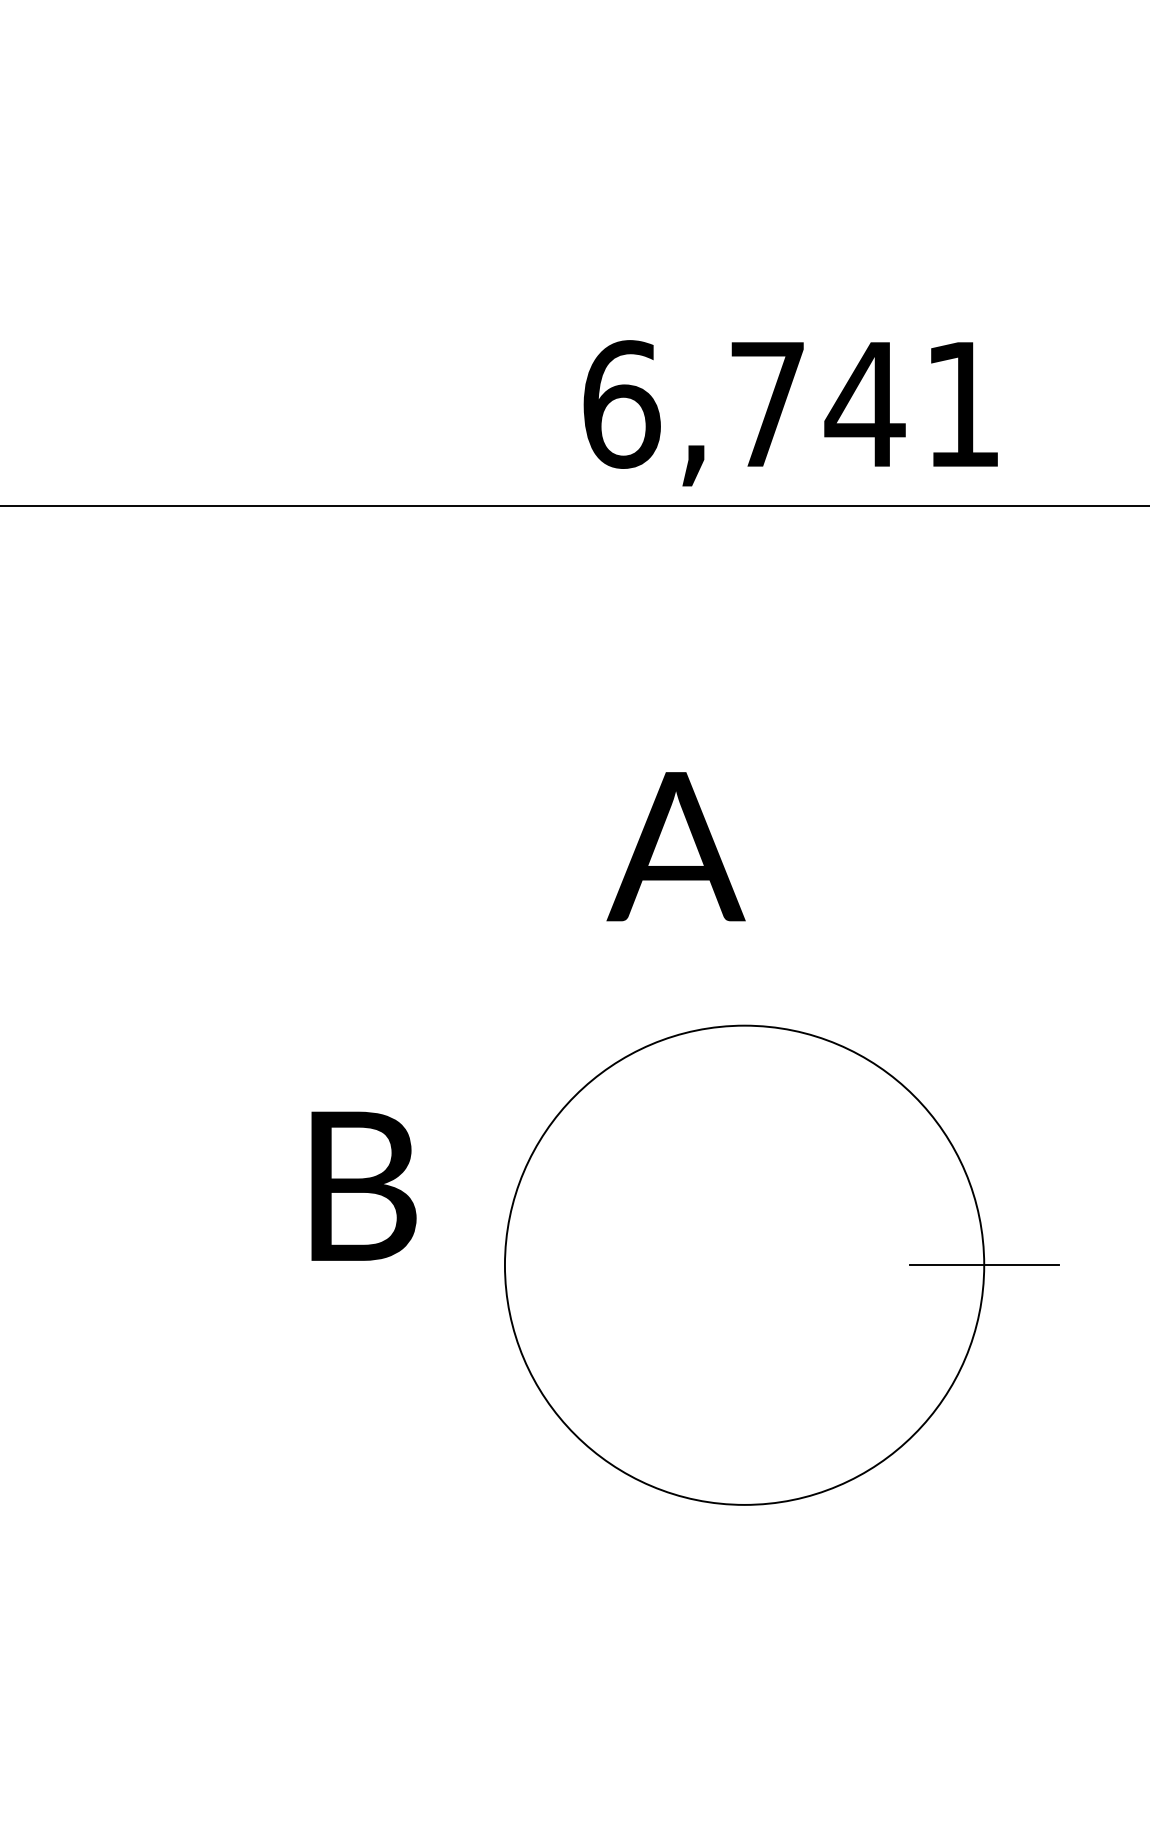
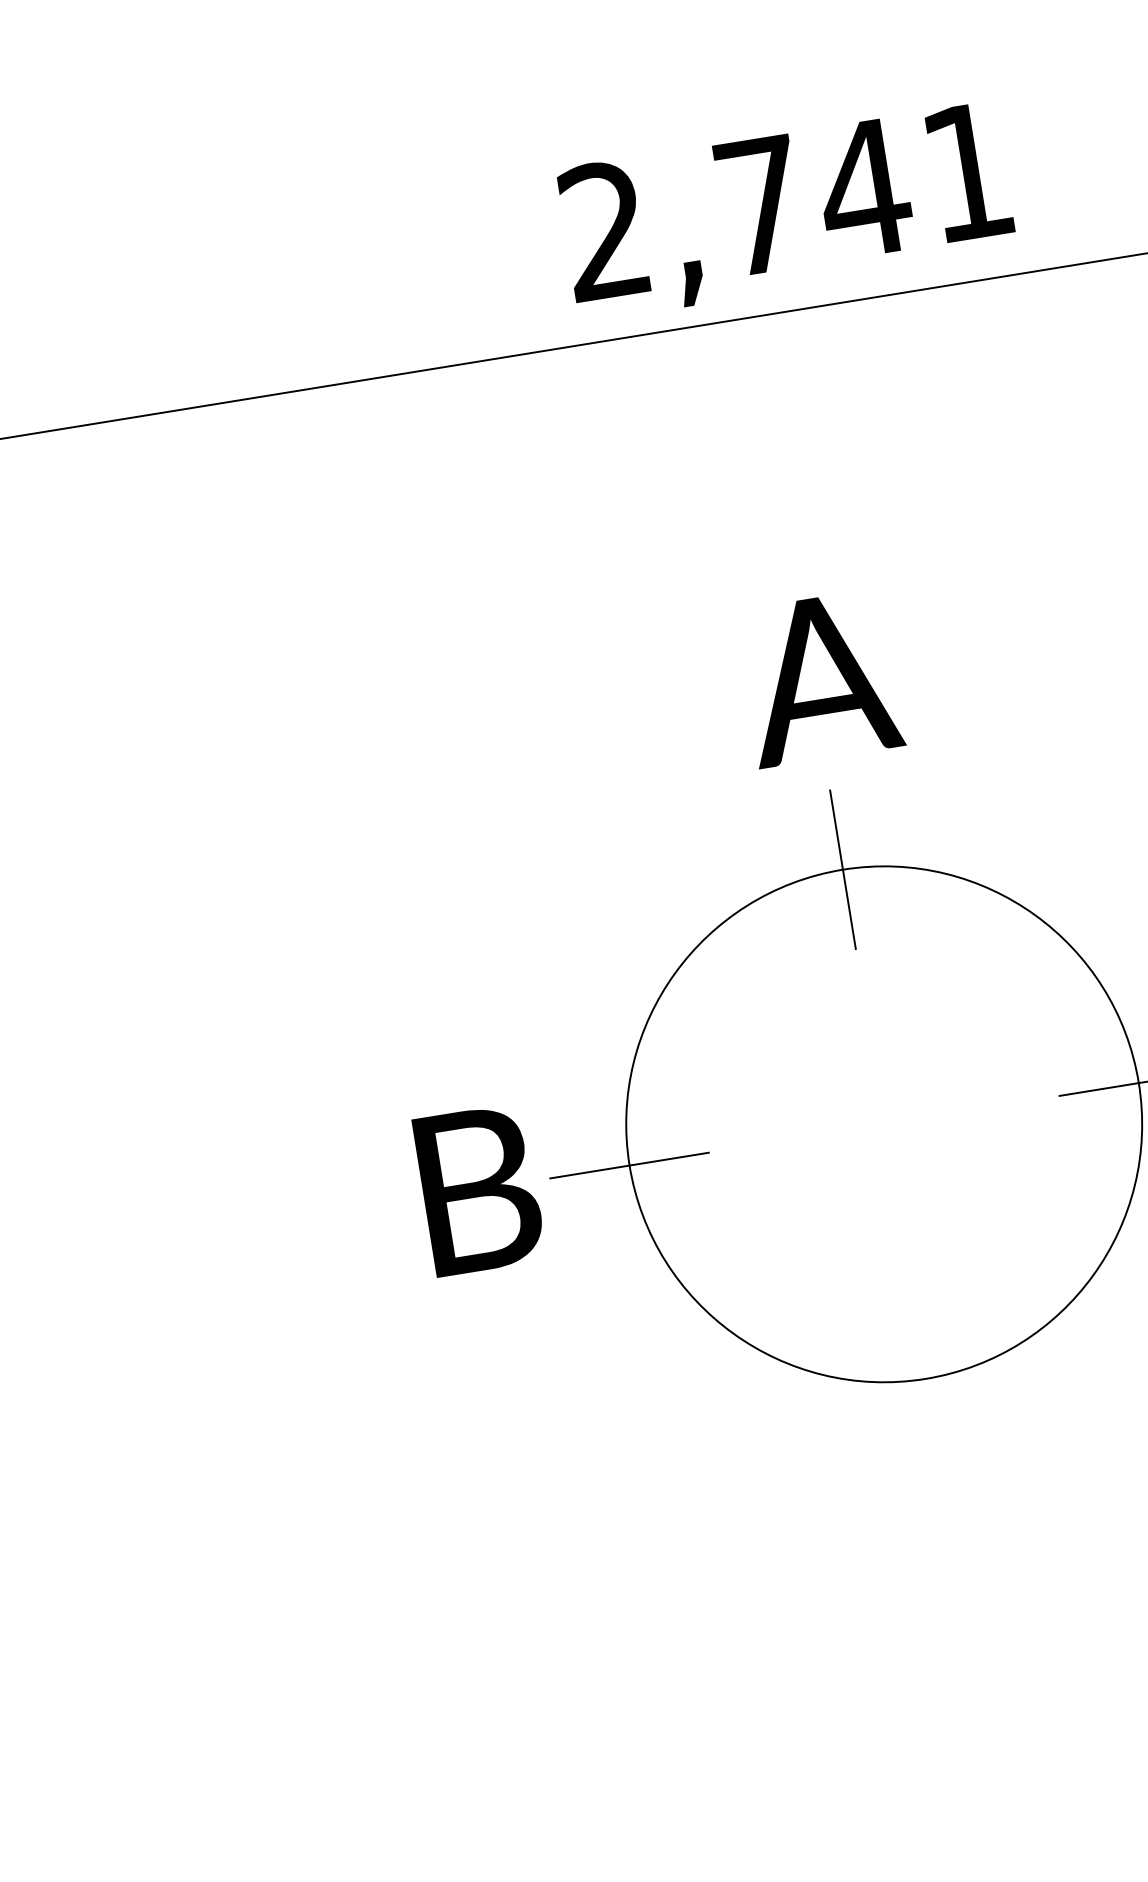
text: (621, 404) -> (605, 230), 6,741 -> 2,741
text: (675, 846) -> (819, 678), moved
line: (744, 1025) -> (842, 869), added
text: (363, 1185) -> (479, 1189), moved
line: (504, 1265) -> (629, 1165), added

